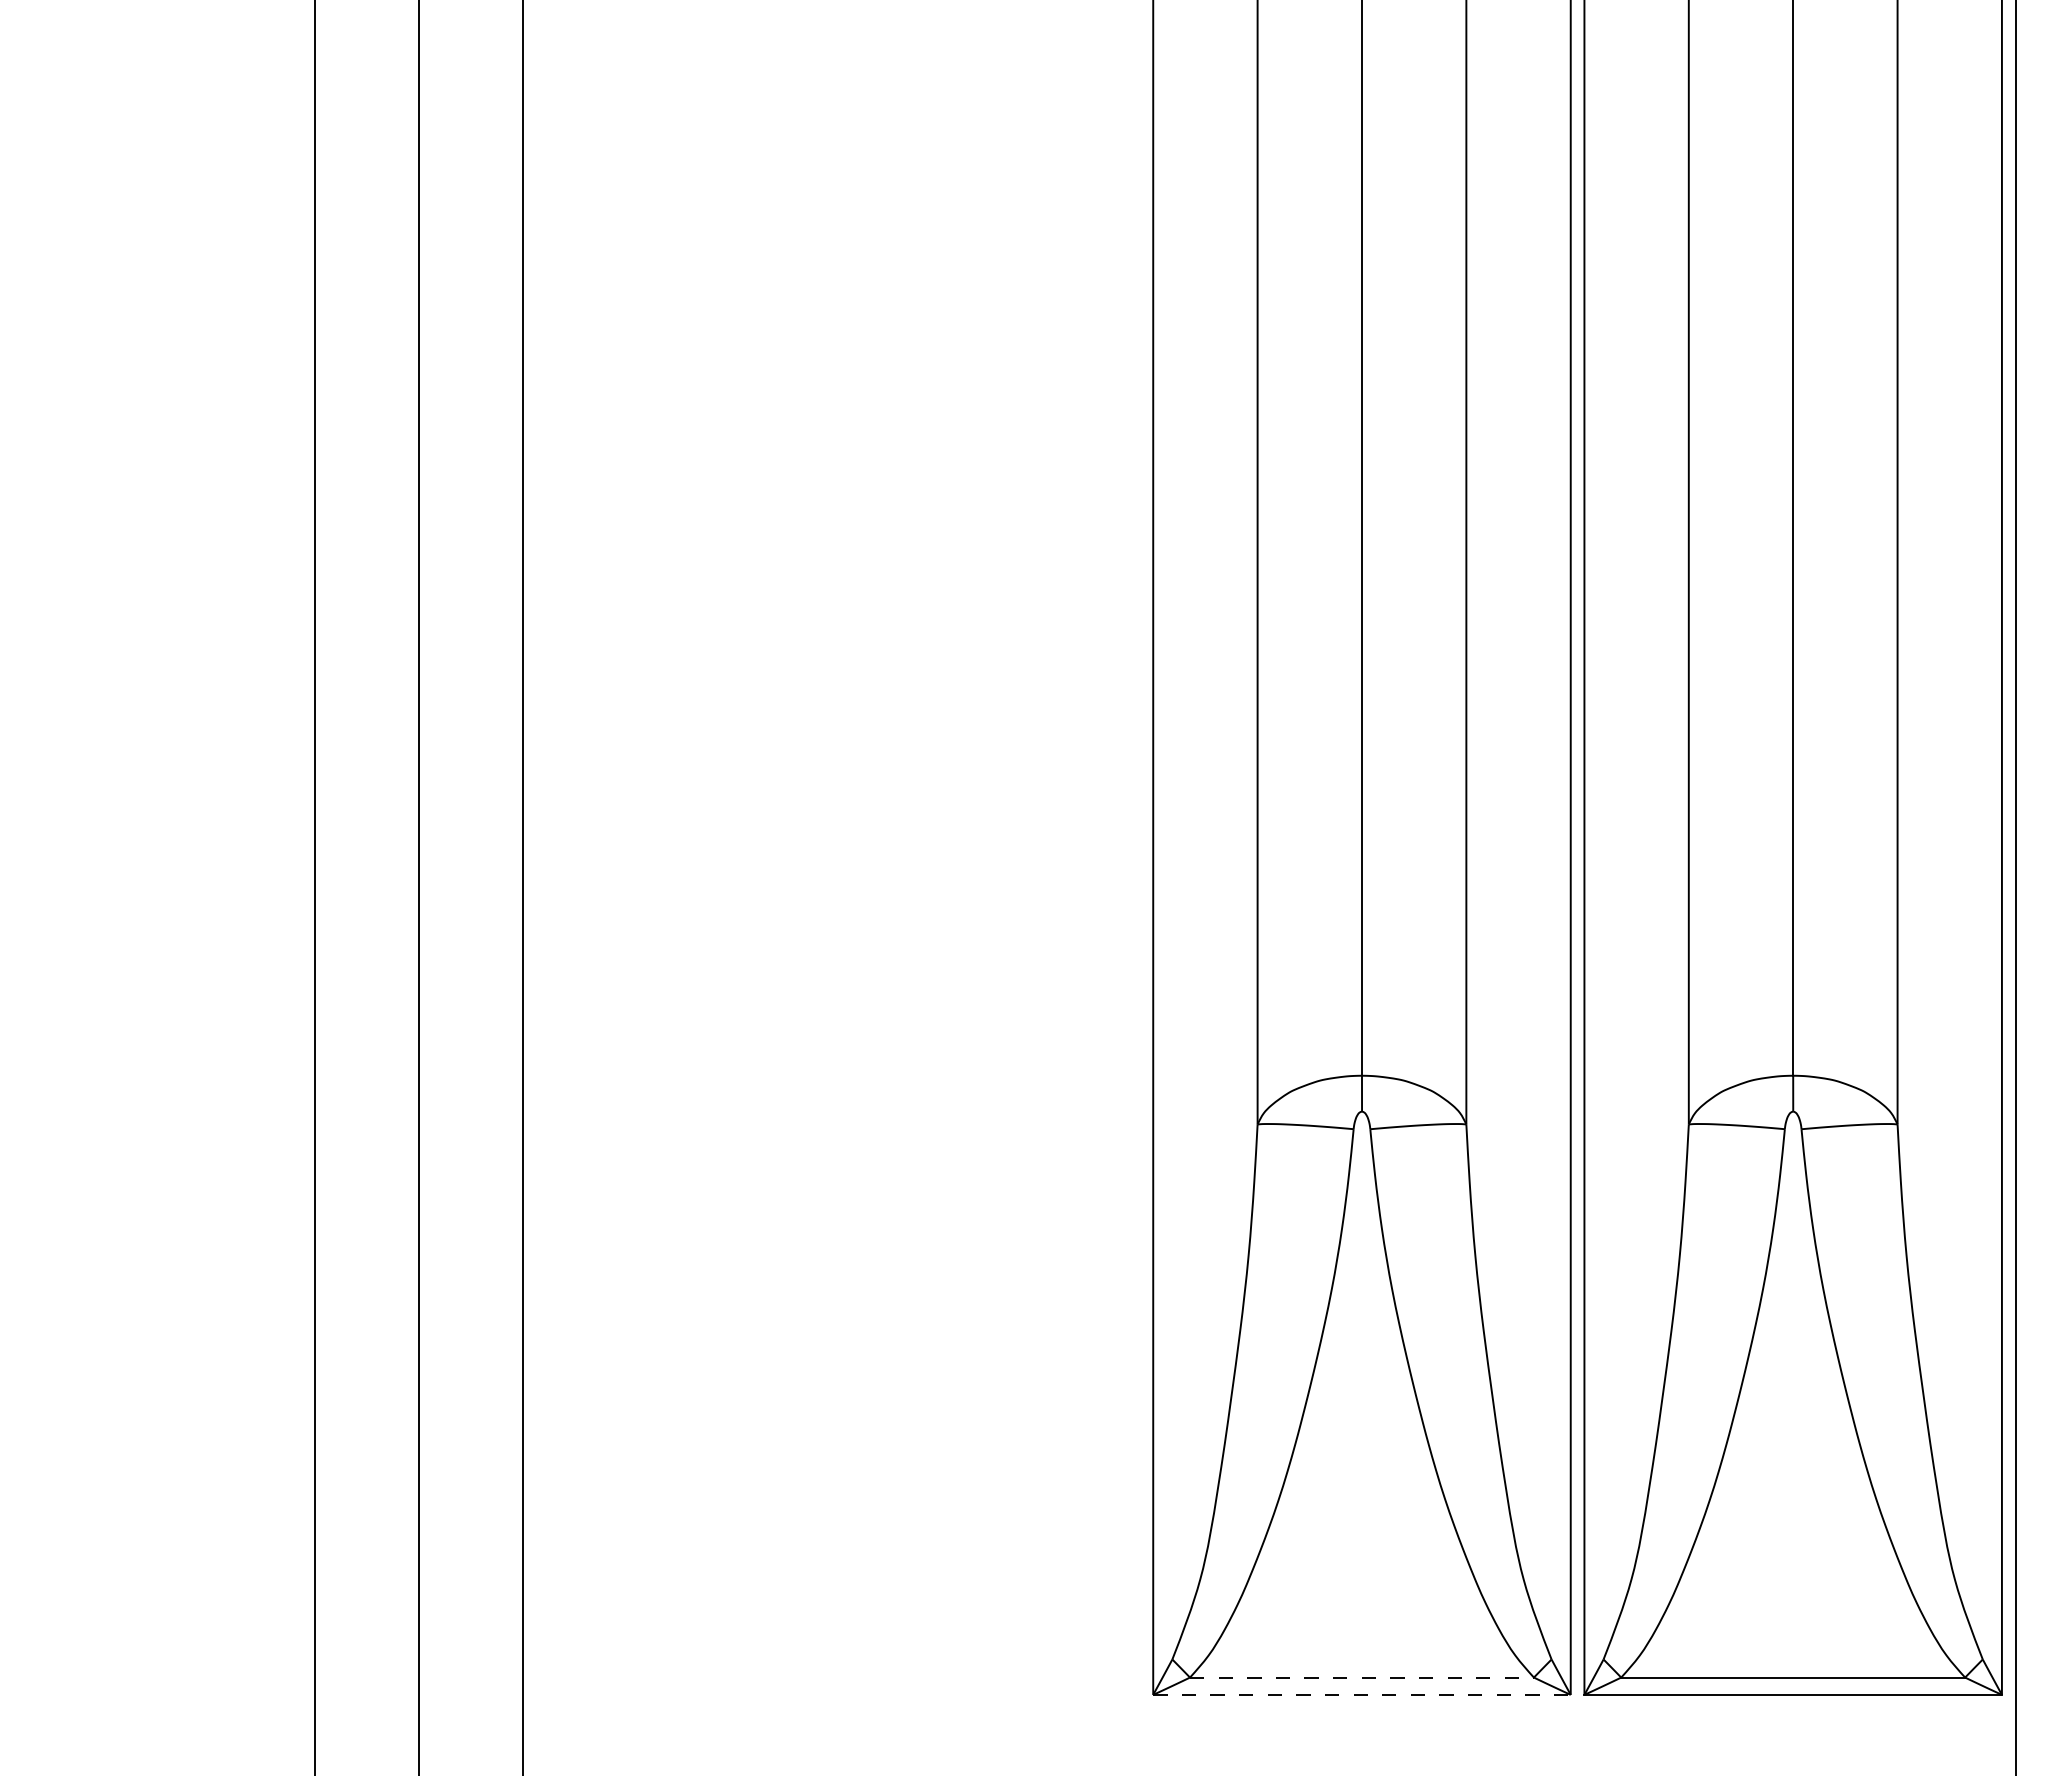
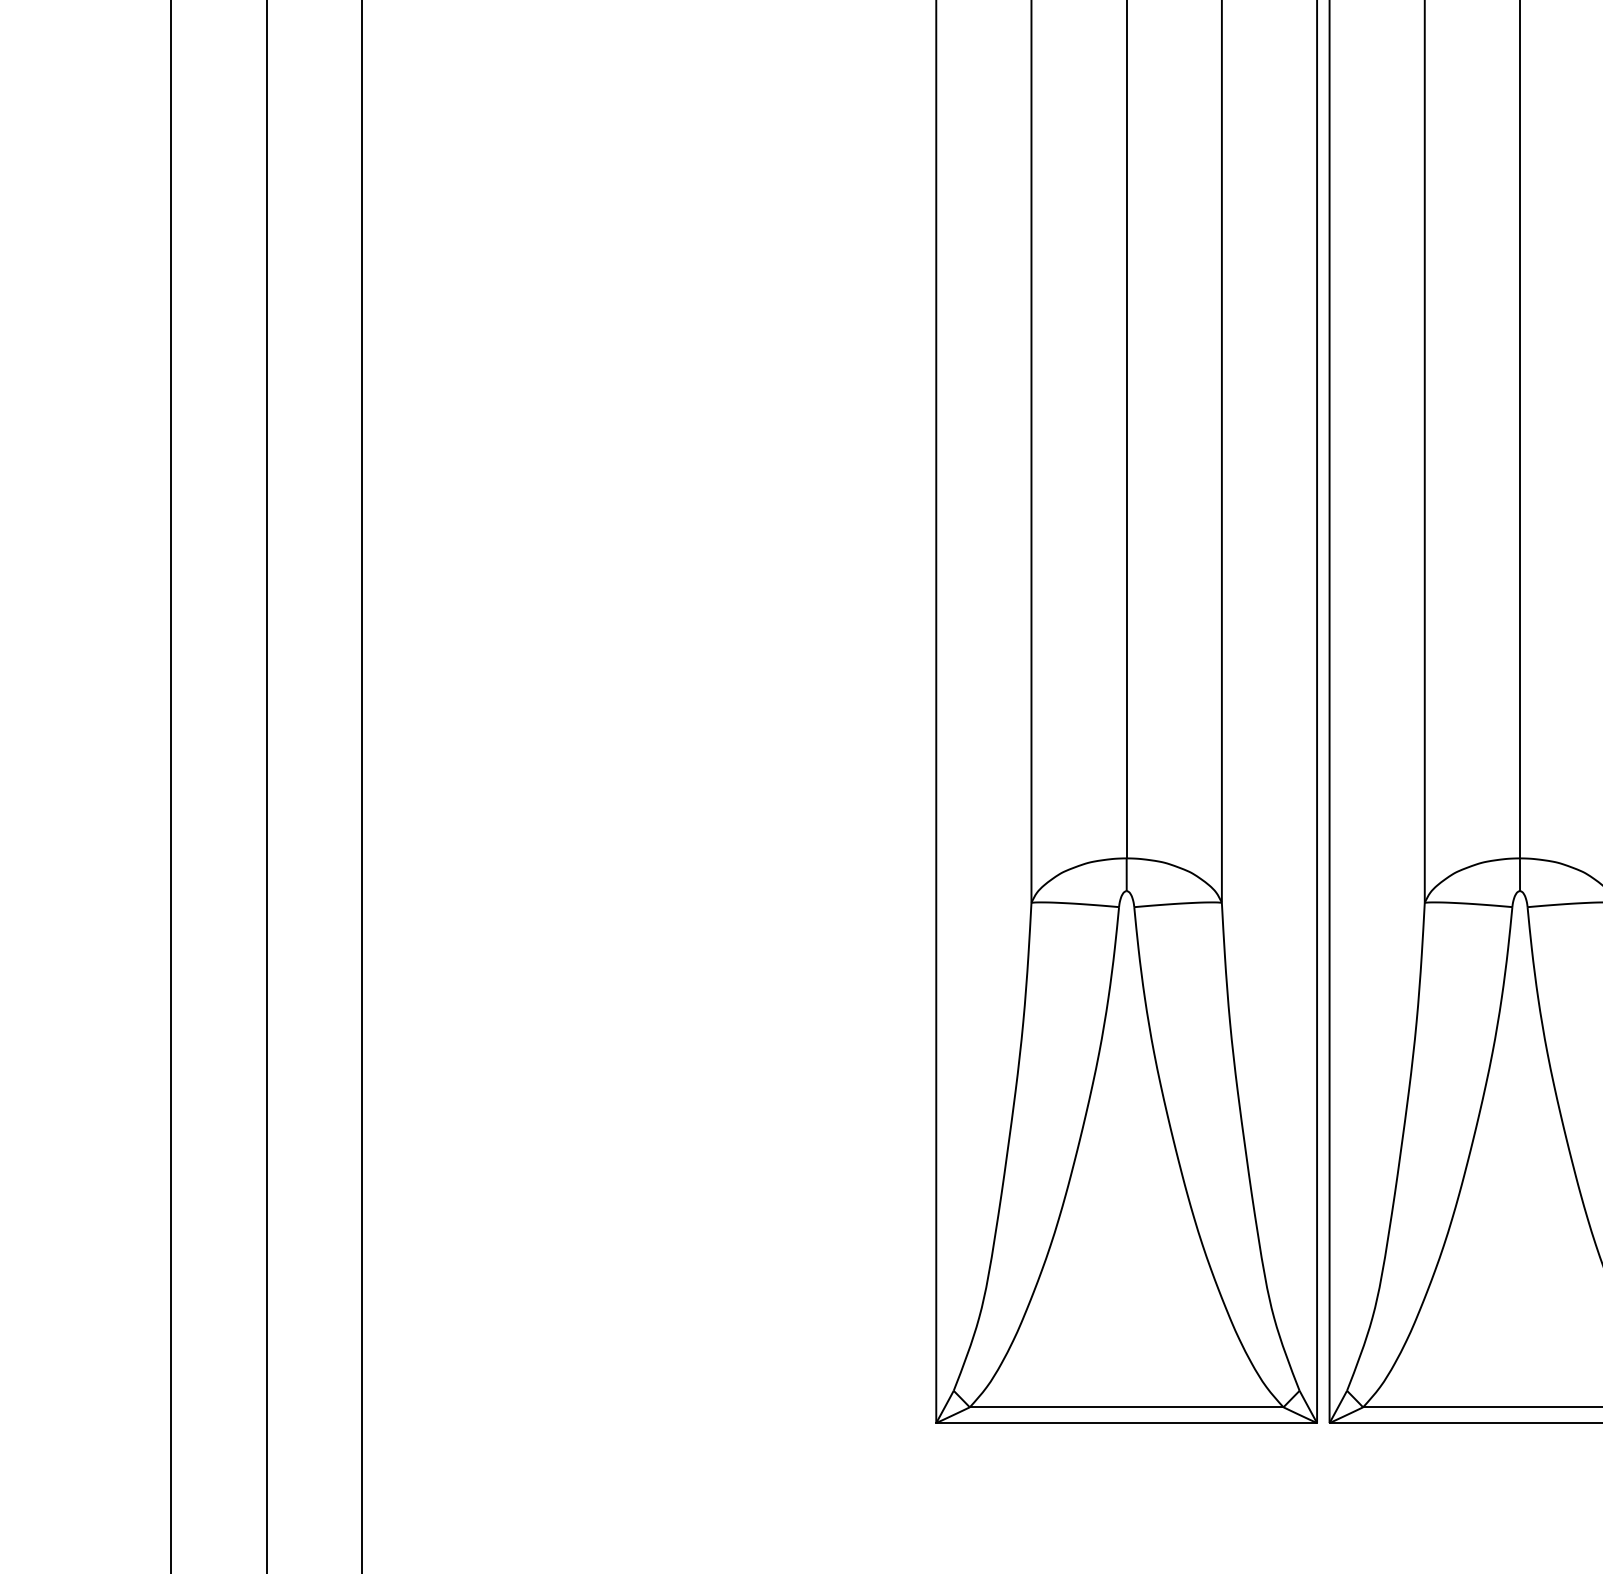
line: (1361, 1677) -> (1126, 1407), dashed -> solid
line: (1361, 1694) -> (1126, 1422), dashed -> solid

